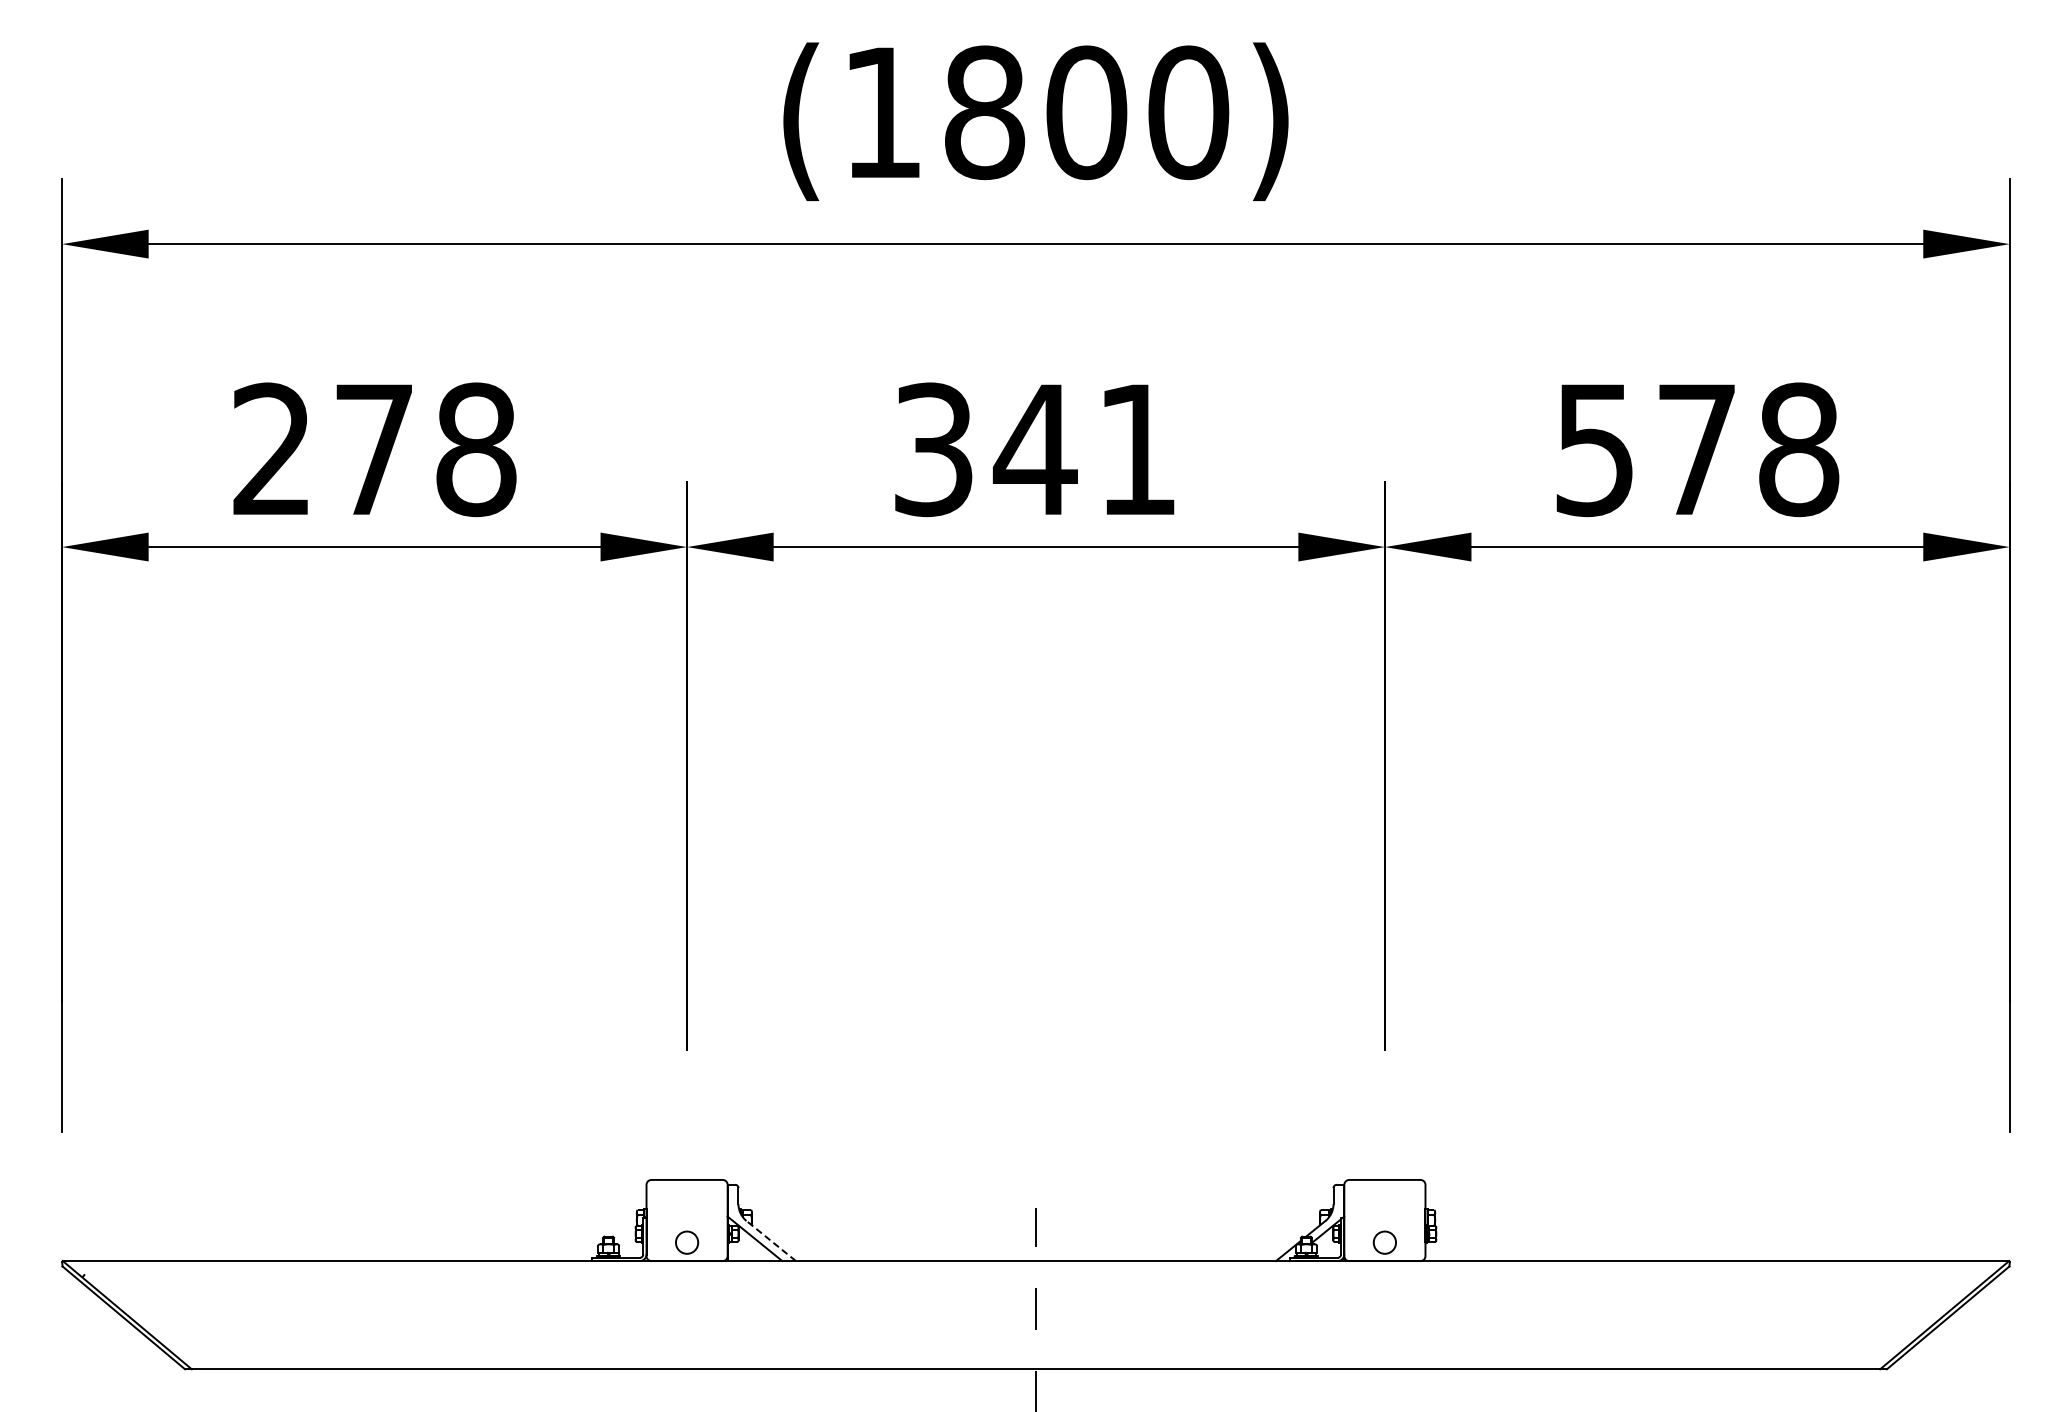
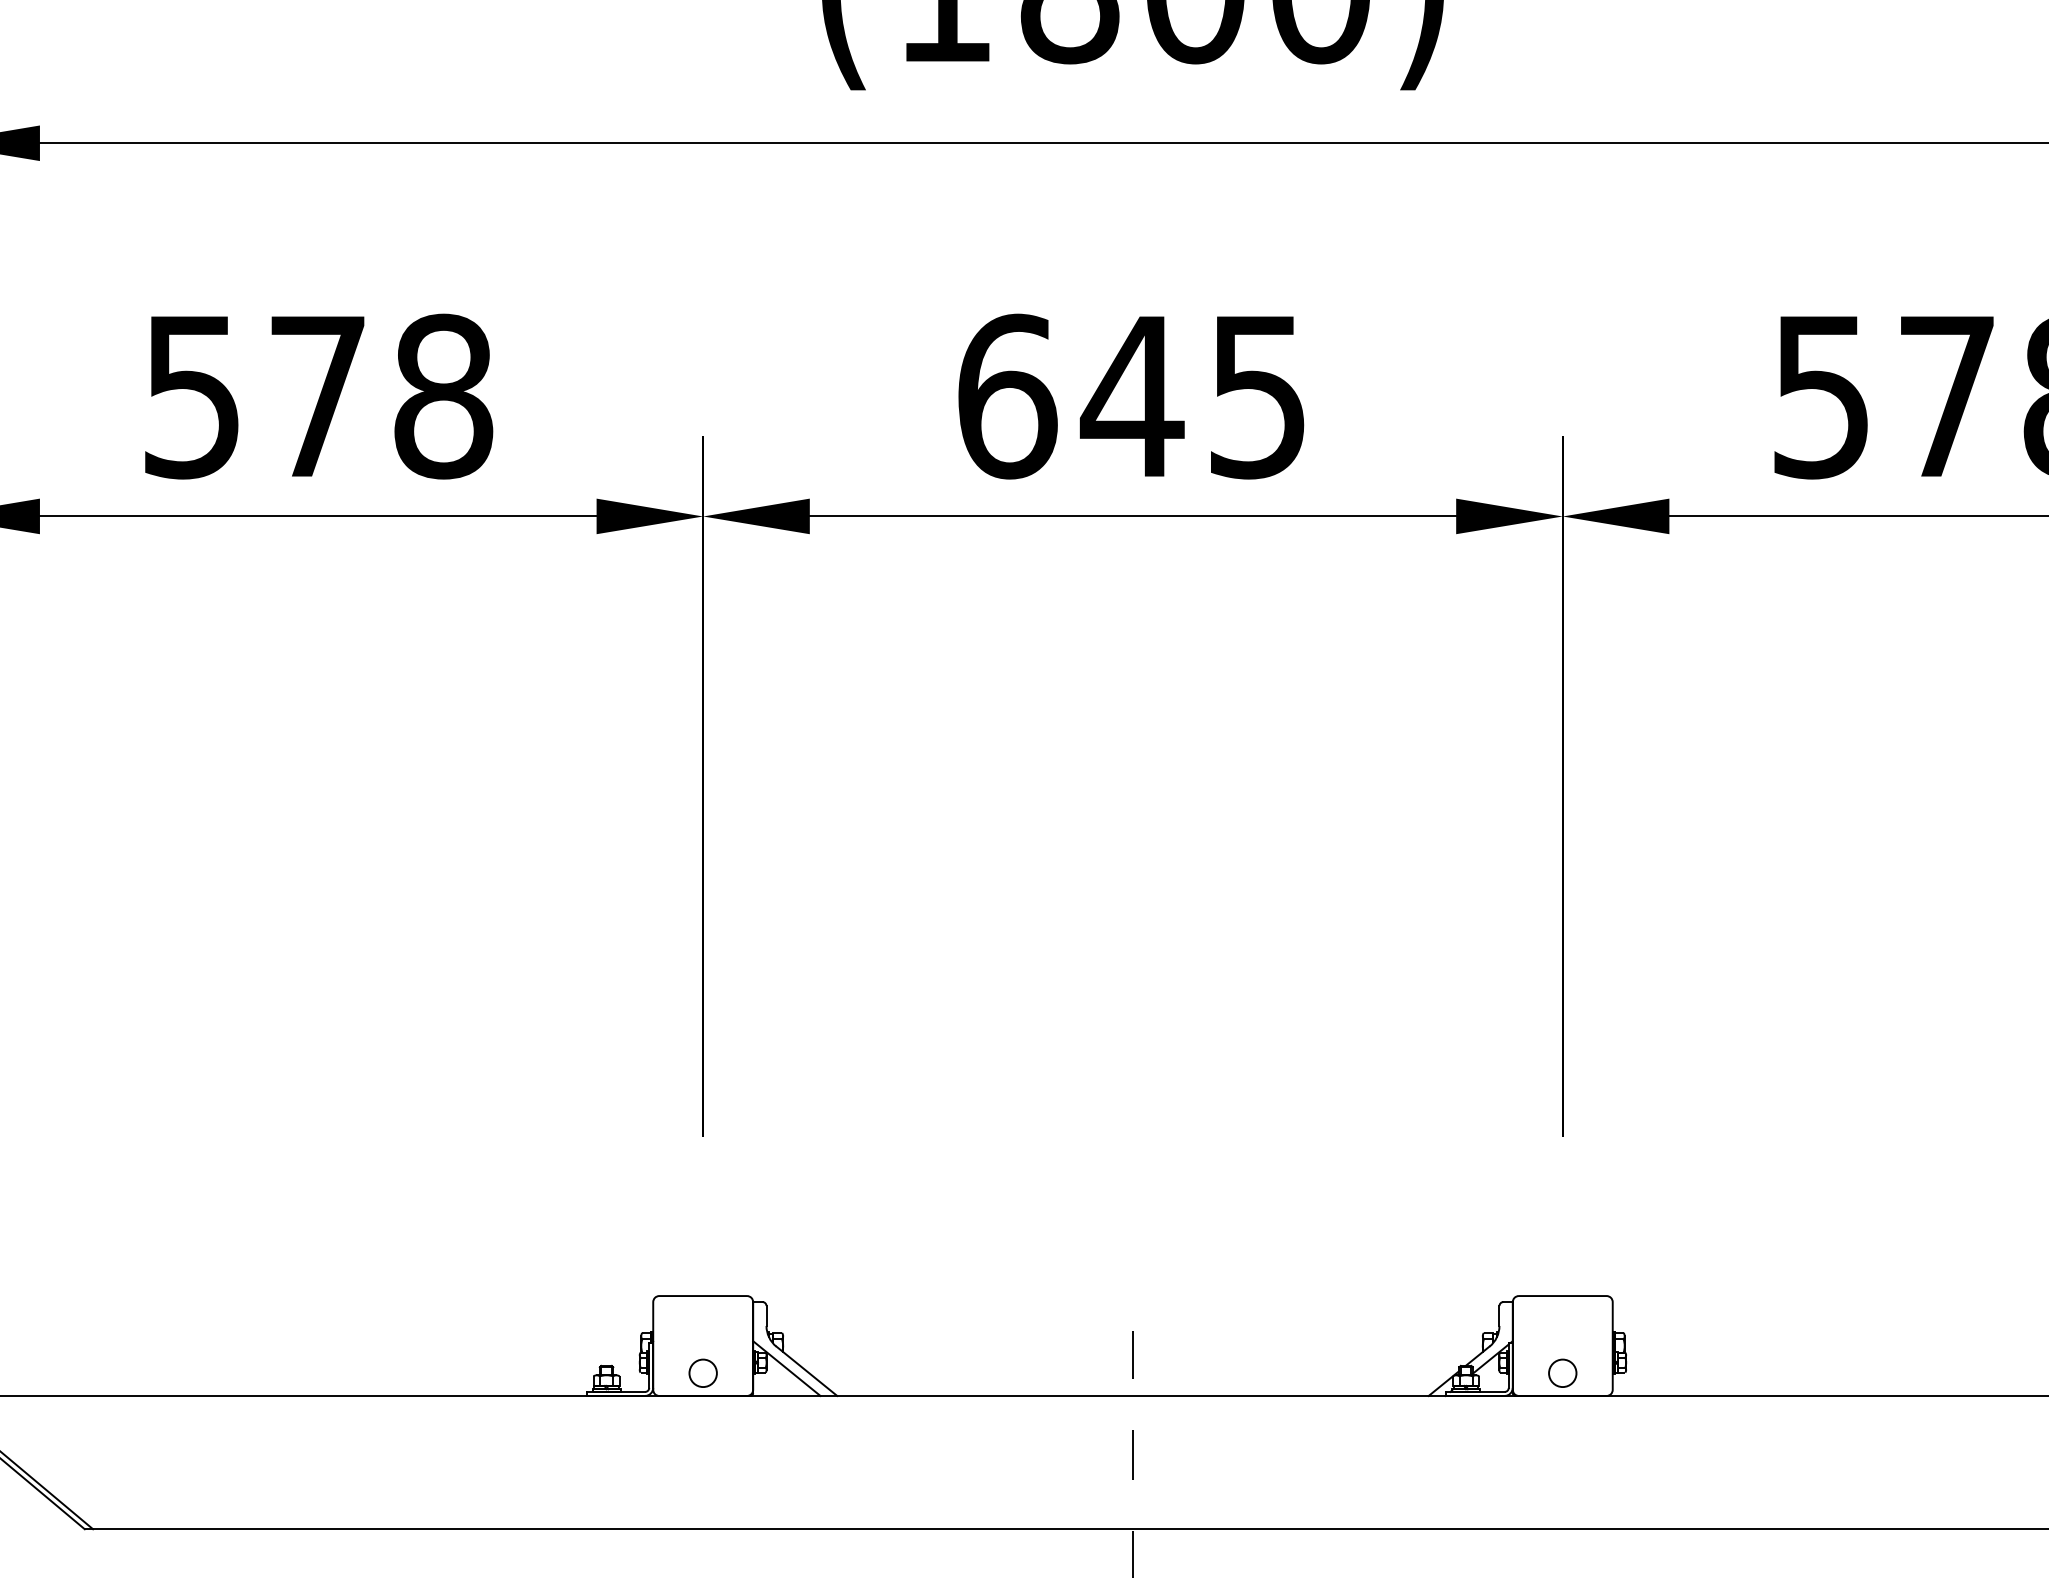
text: (271, 449) -> (191, 396), 278 -> 578
text: (1034, 449) -> (1131, 396), 341 -> 645
line: (771, 1241) -> (807, 1371), dashed -> solid

